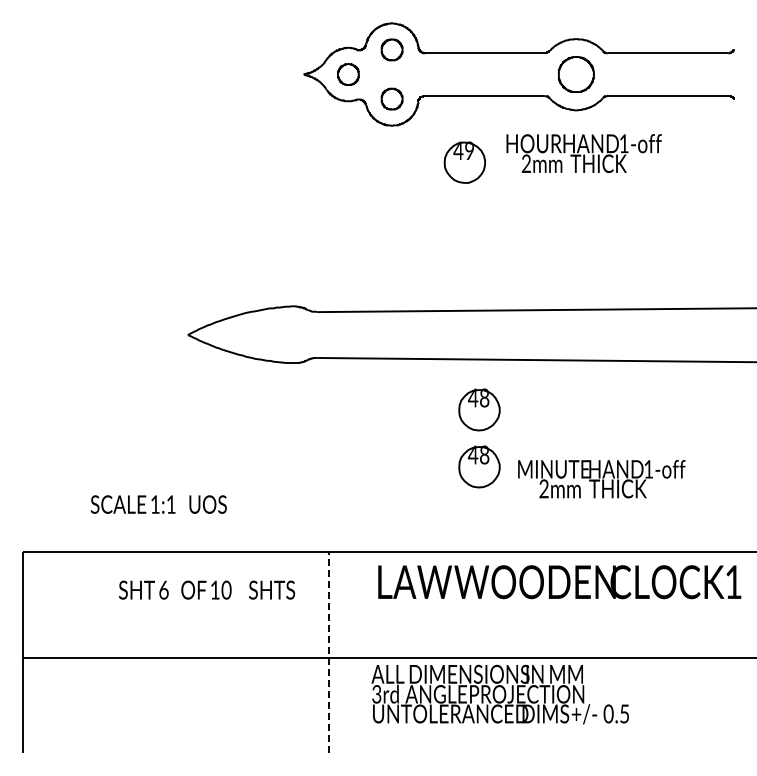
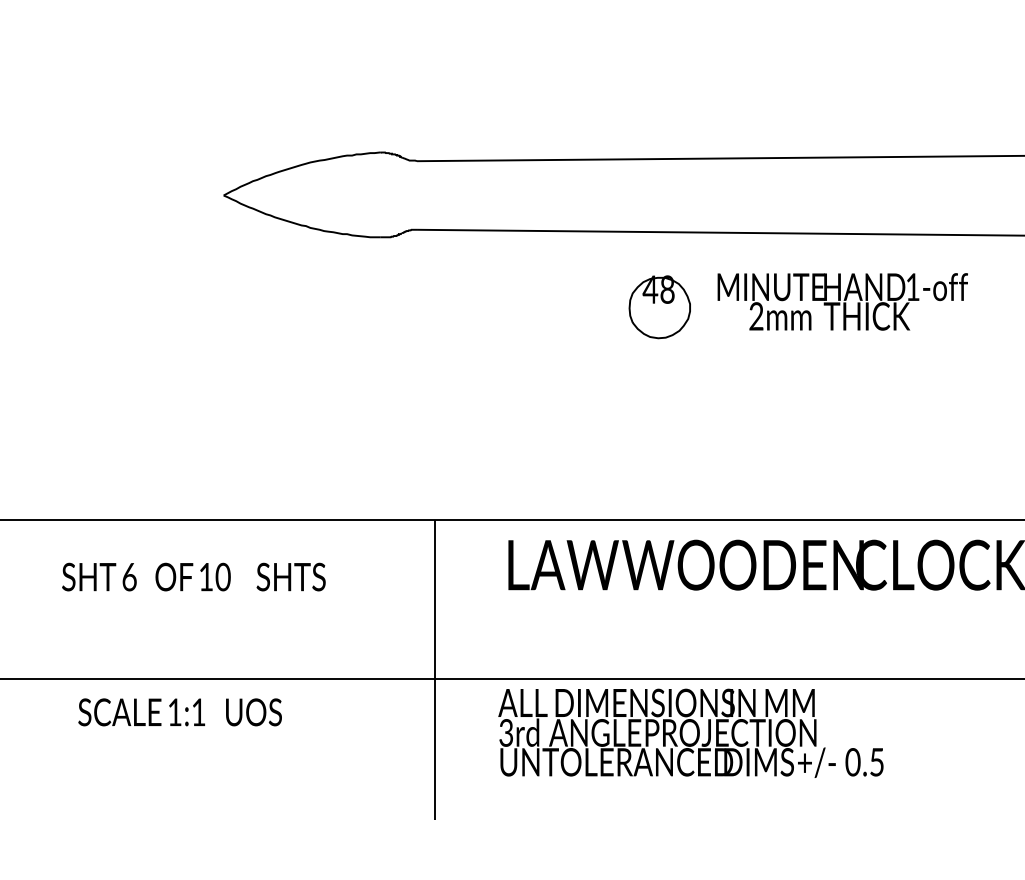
part: (479, 466) -> (659, 392), removed
text: (601, 479) -> (842, 302), moved
text: (158, 504) -> (179, 712), moved
text: (207, 589) -> (194, 576), moved
line: (329, 651) -> (435, 668), dashed -> solid

